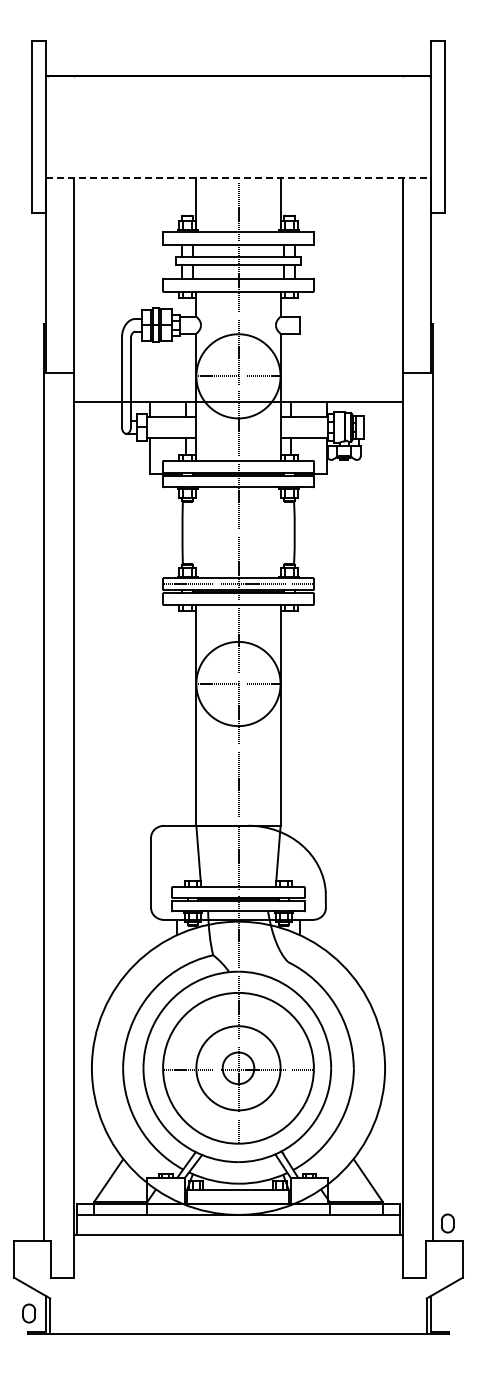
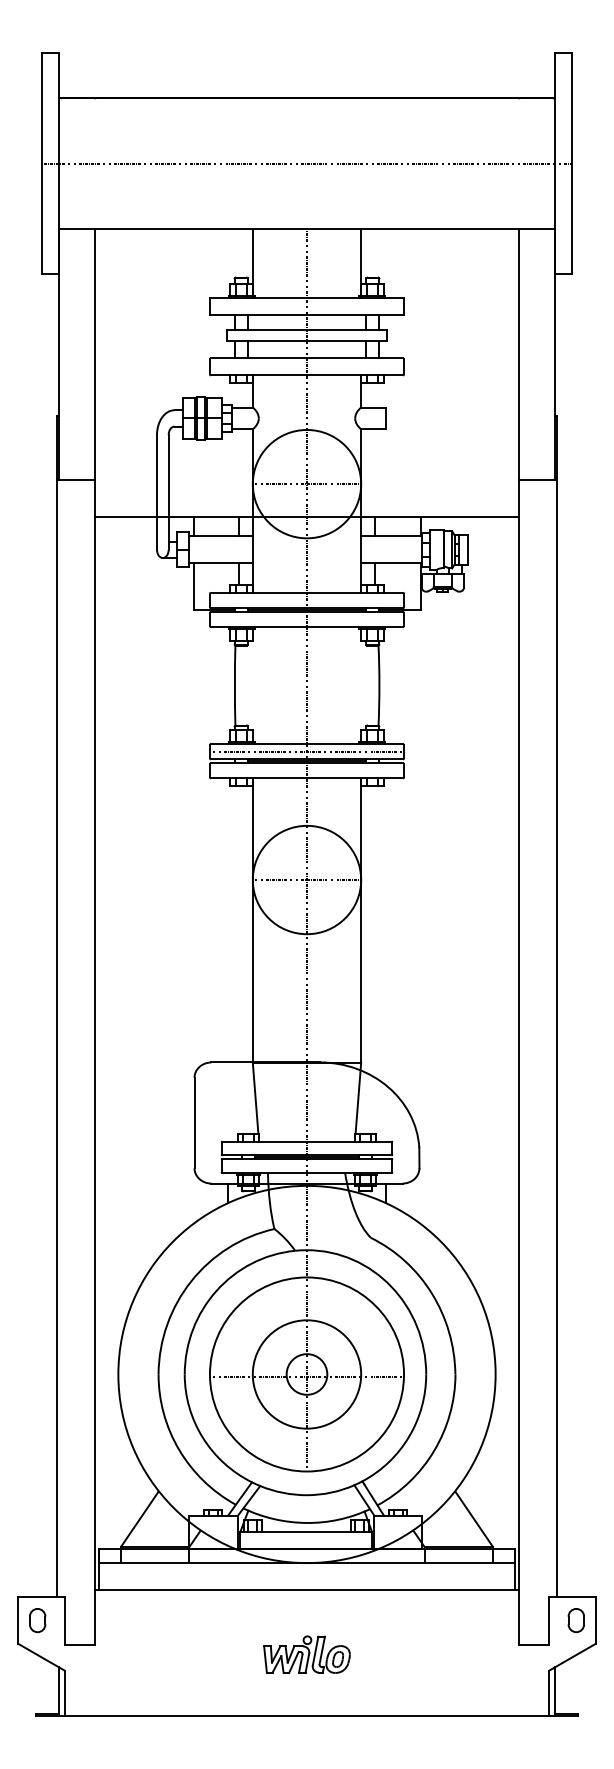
line: (238, 127) -> (307, 163), added
line: (238, 178) -> (307, 229), dashed -> solid
part: (447, 1223) -> (575, 1620), moved
part: (238, 1286) -> (307, 1655), added
part: (28, 1313) -> (36, 1620), moved

